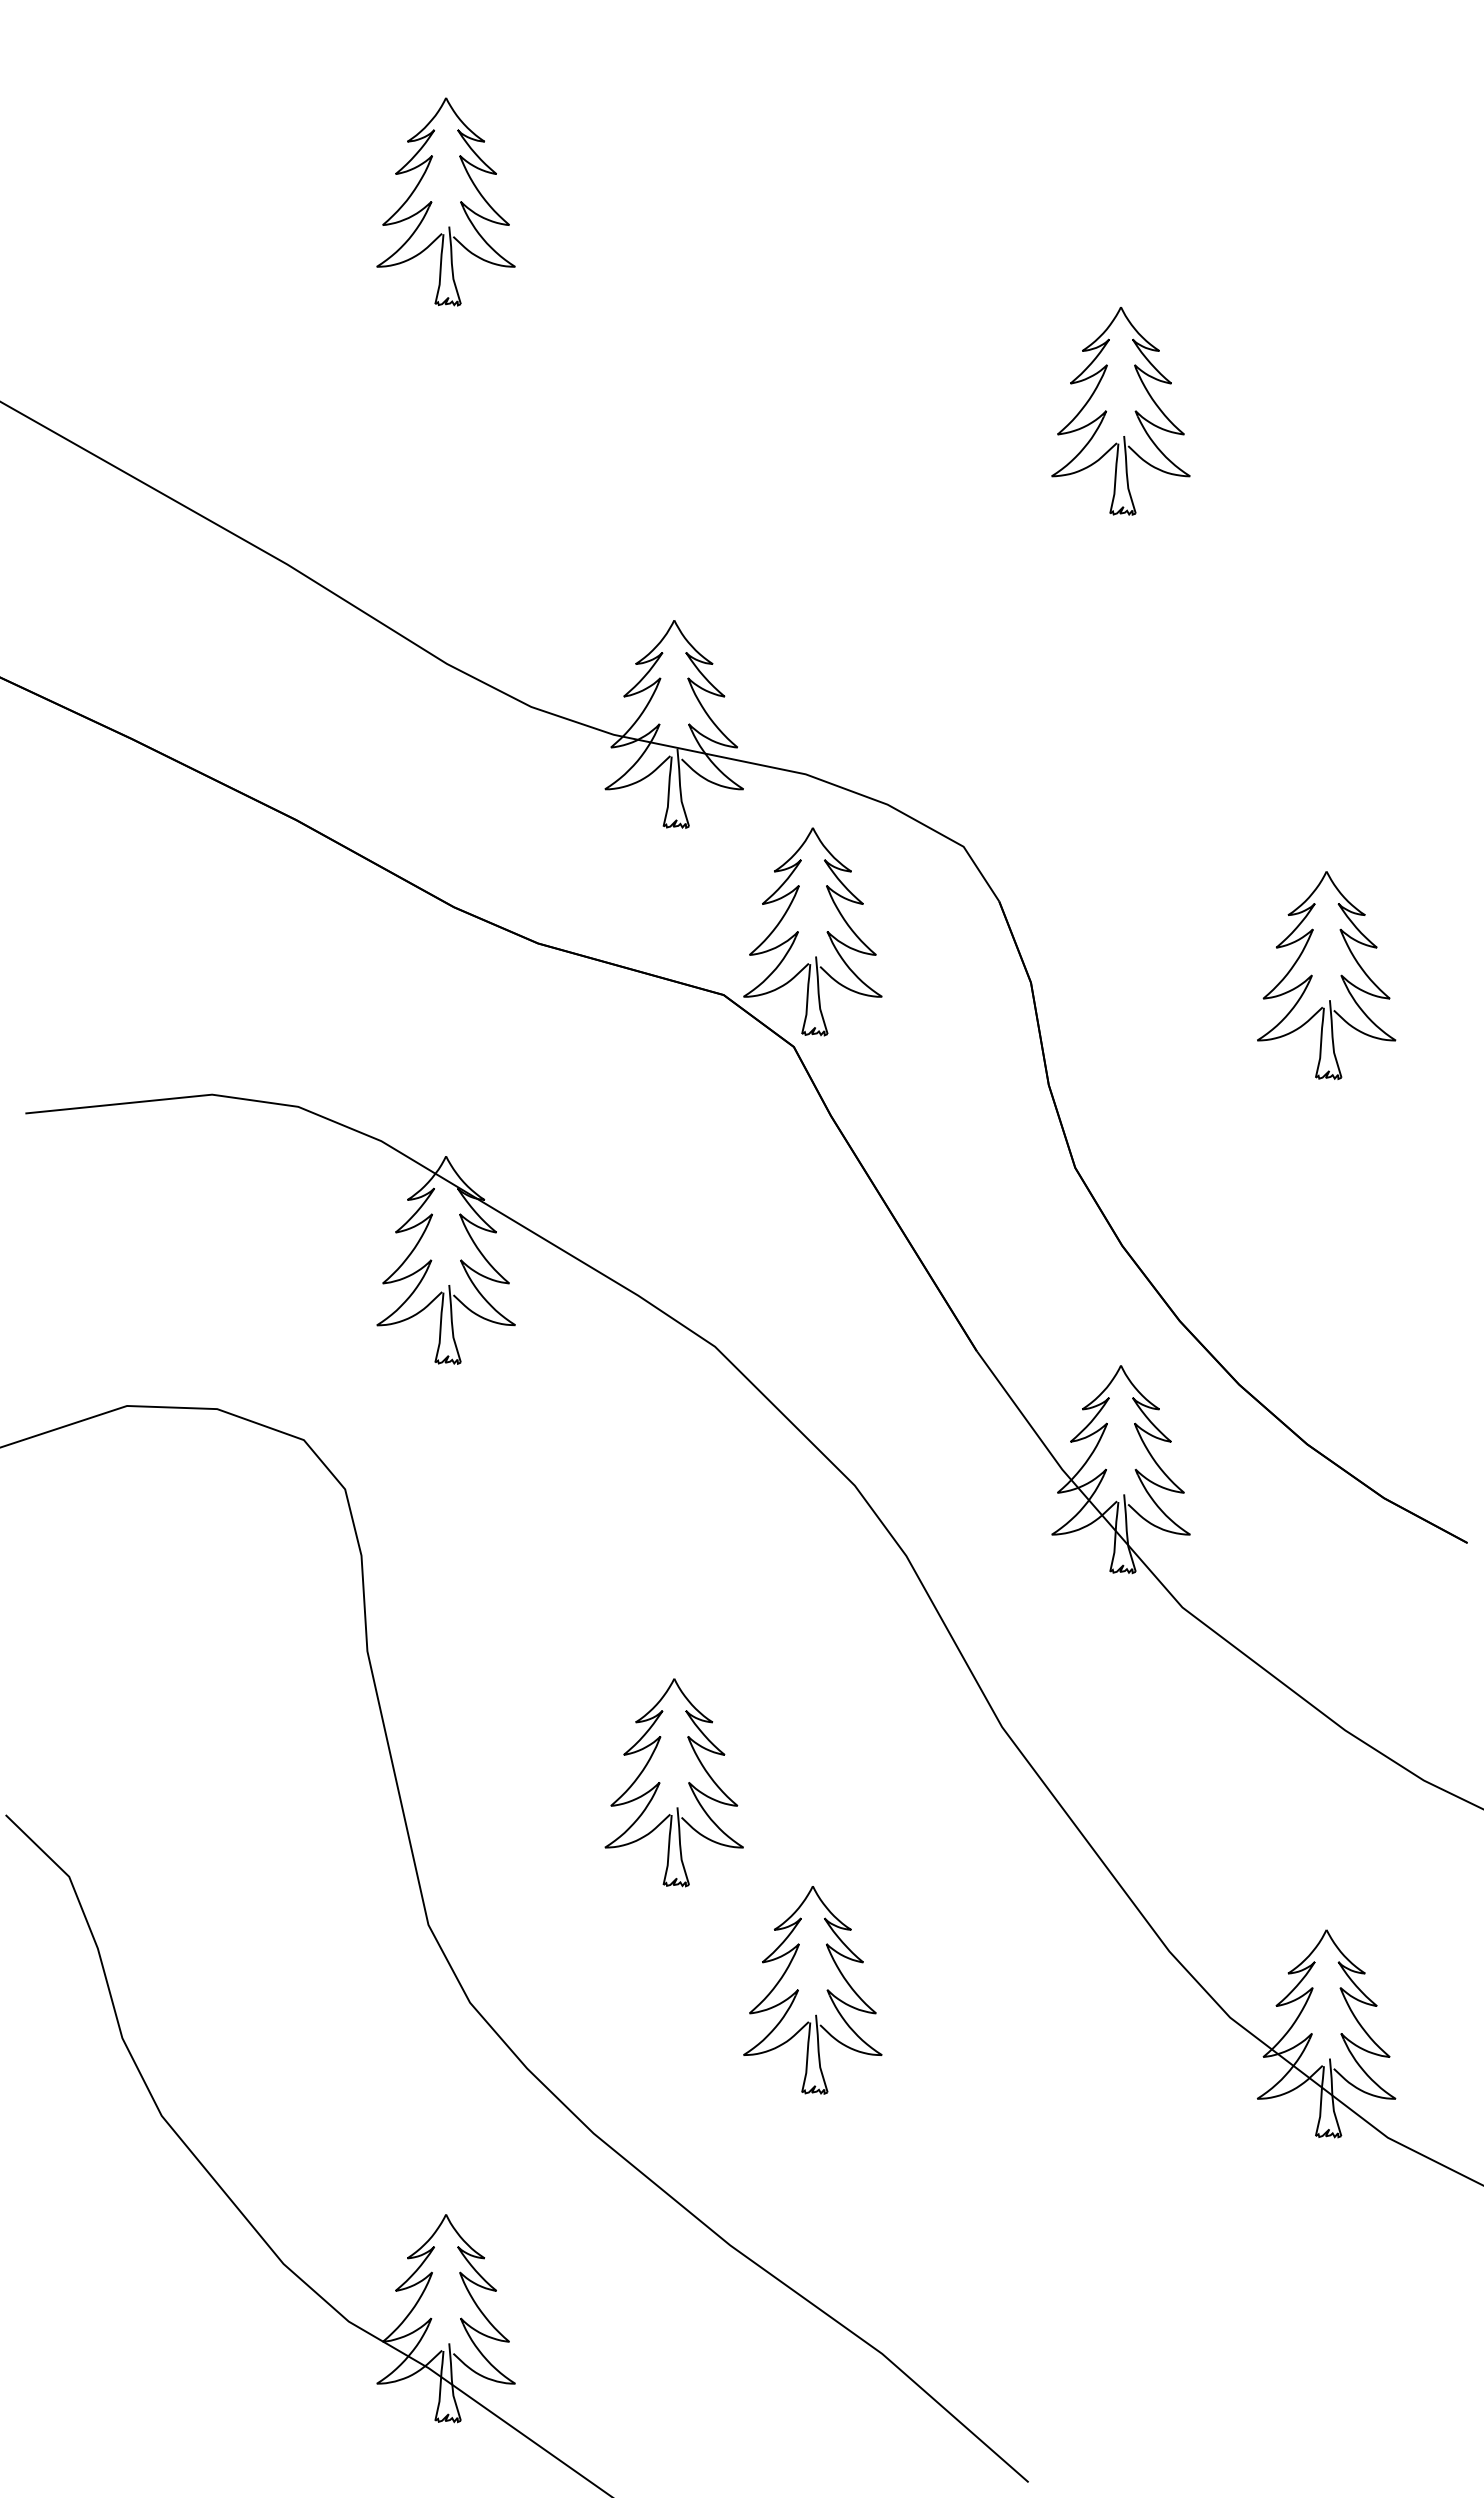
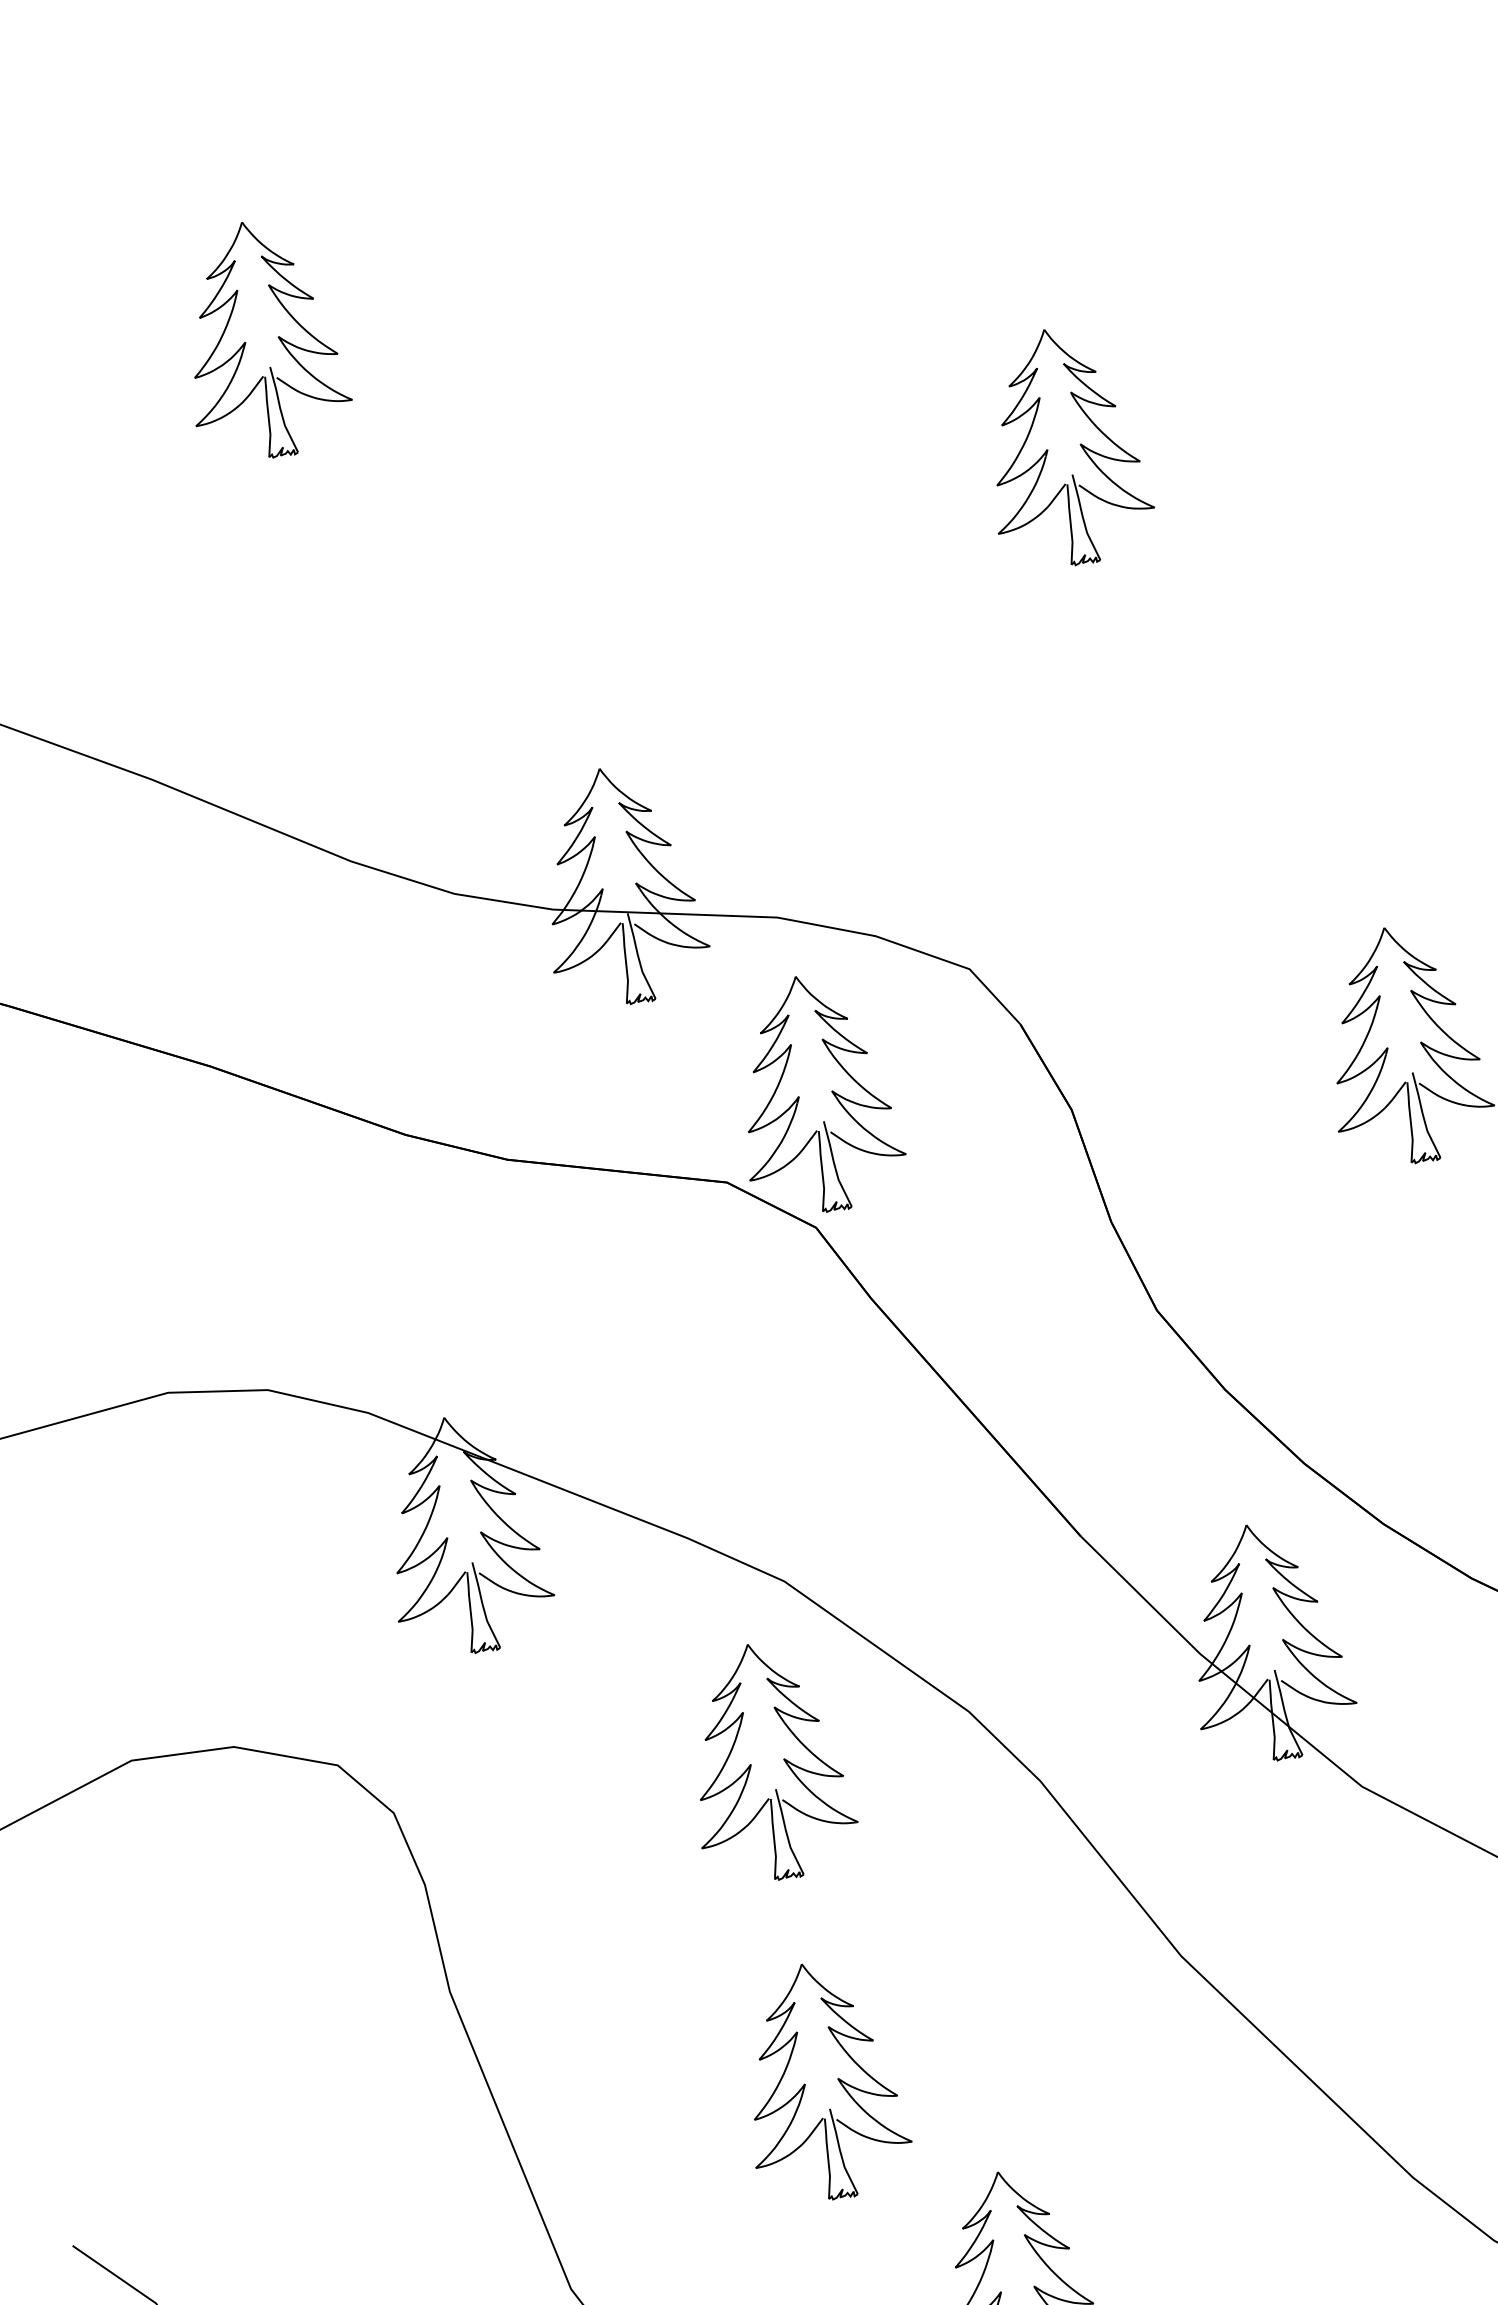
part: (660, 1499) -> (751, 1764), added

